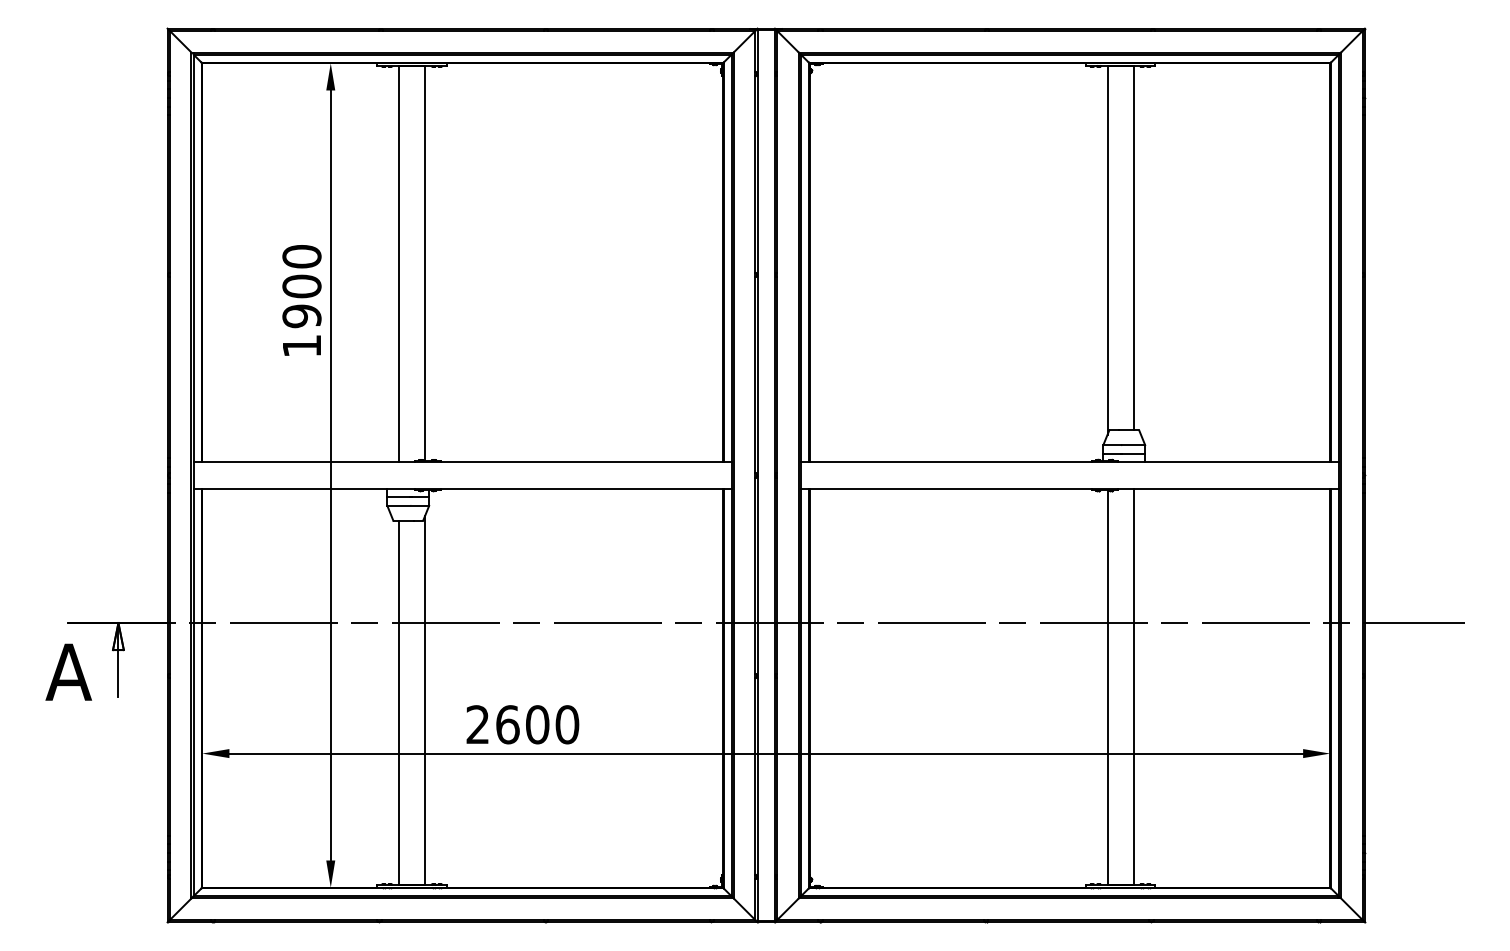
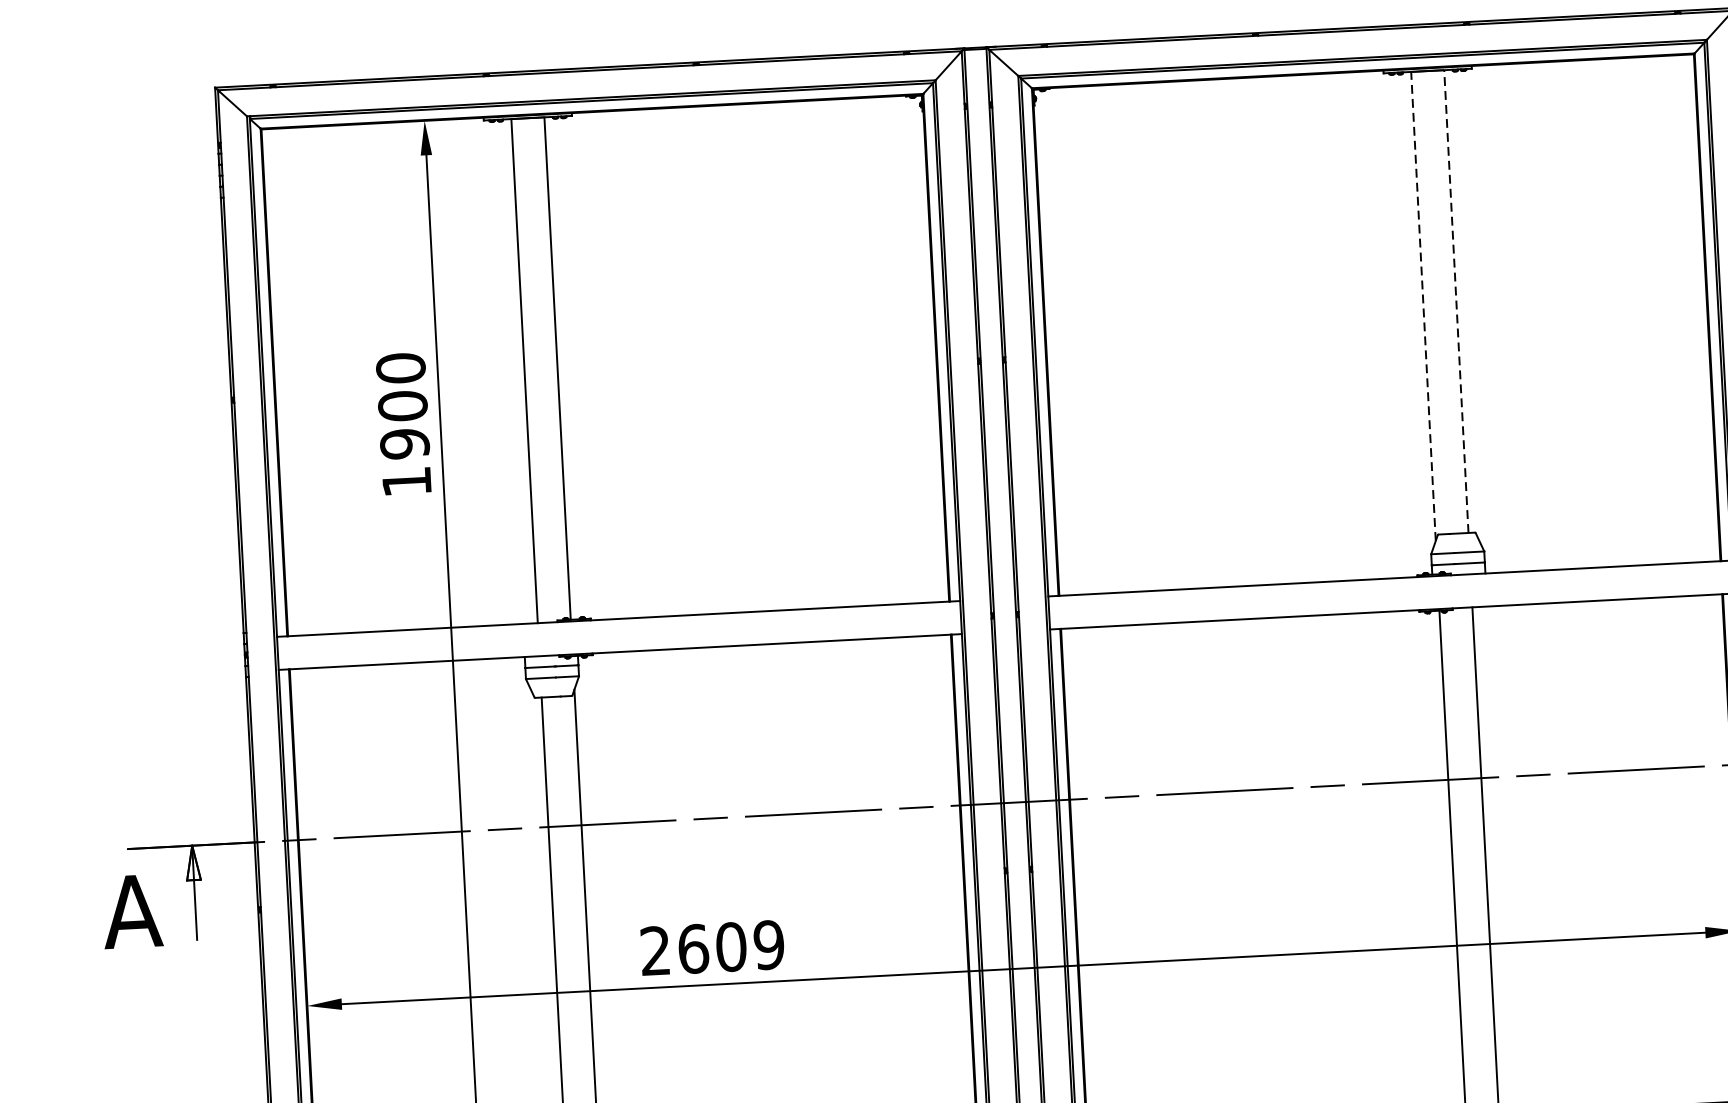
line: (1133, 247) -> (1456, 301), solid -> dashed
line: (1107, 250) -> (1423, 306), solid -> dashed
text: (567, 724) -> (769, 944), 2600 -> 2609

